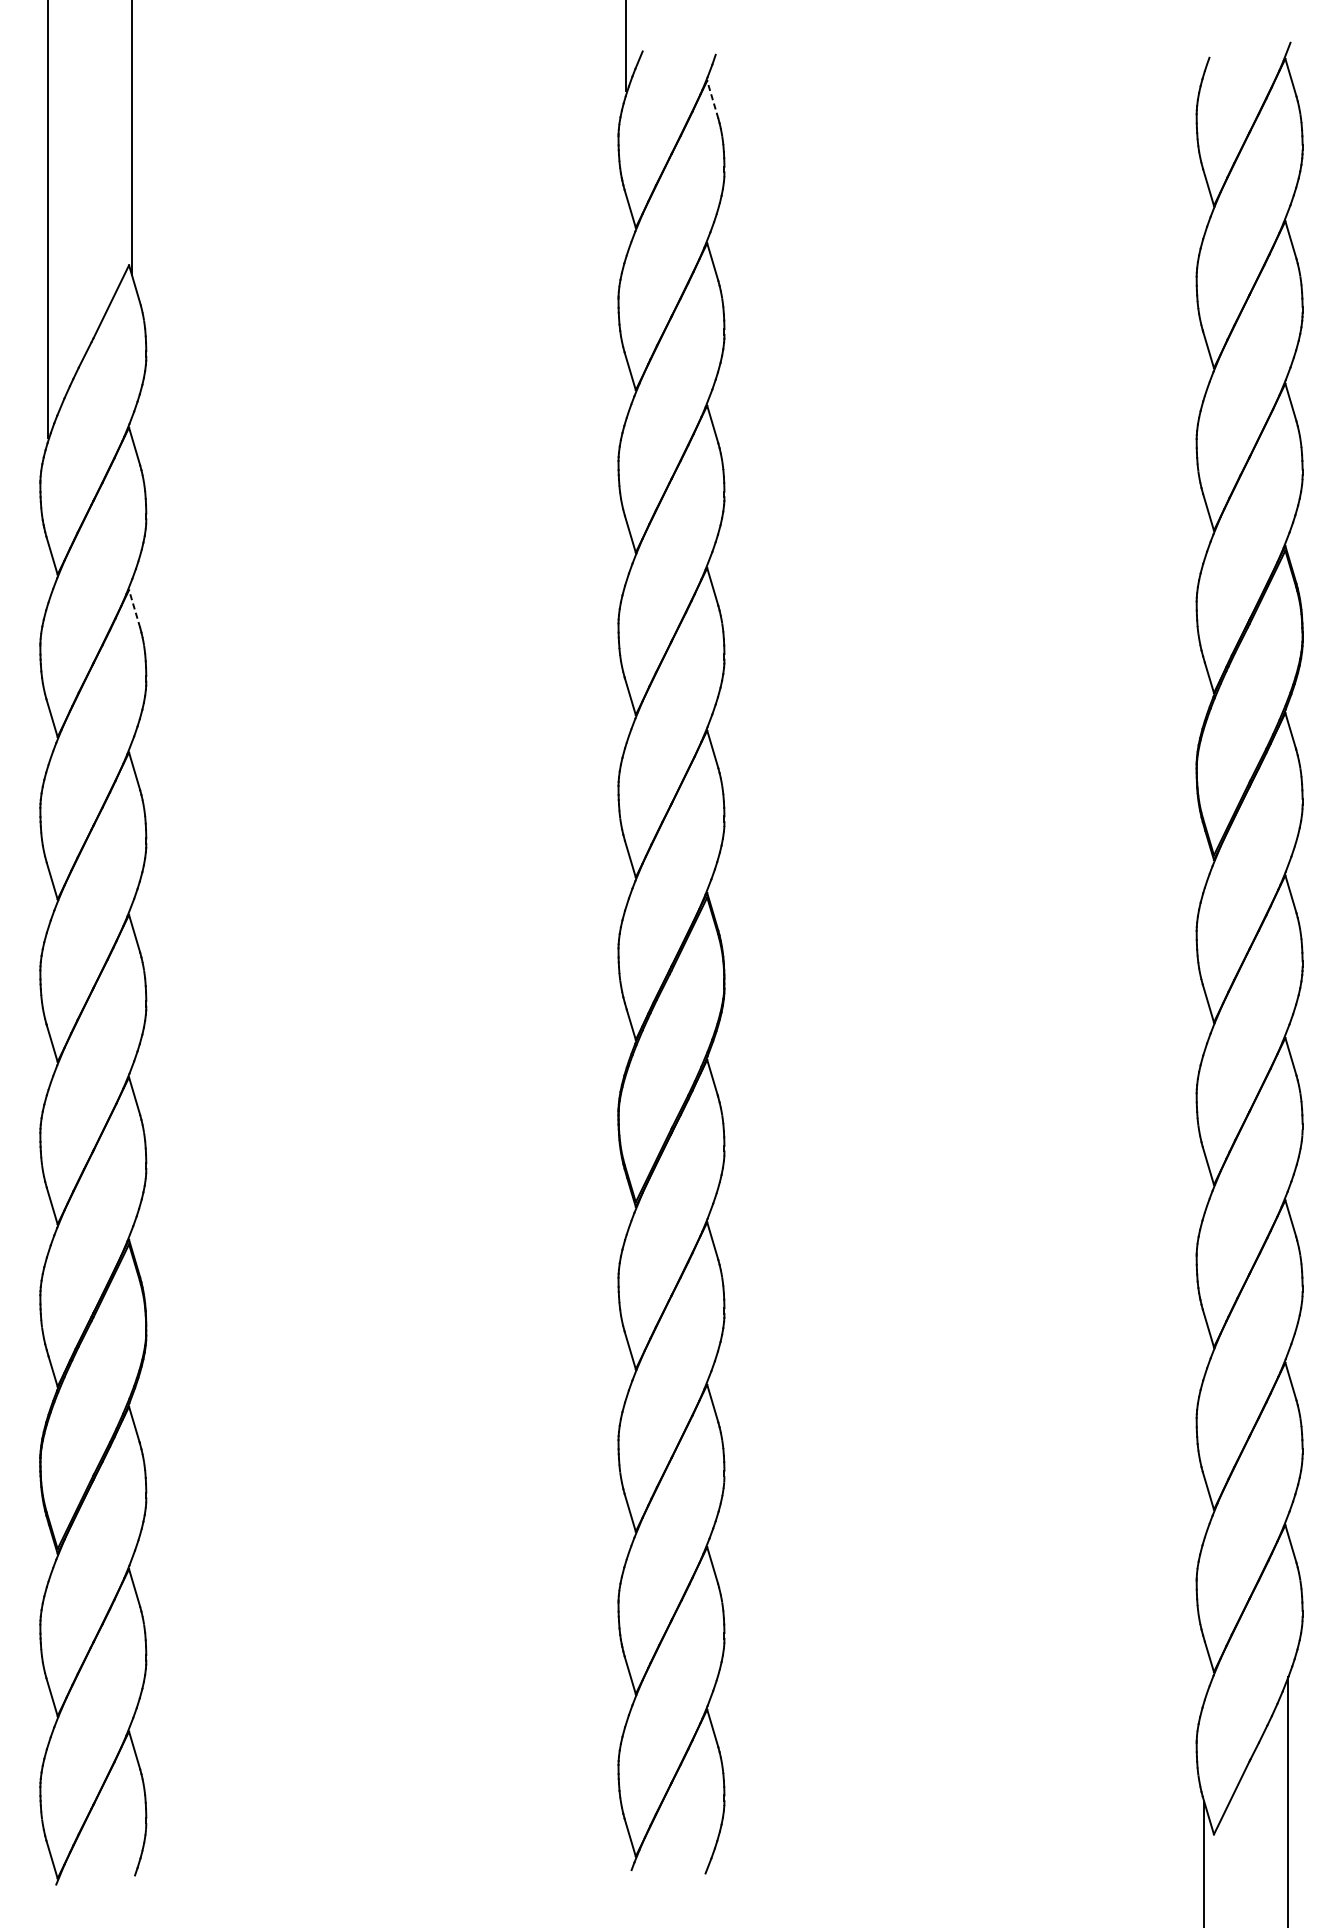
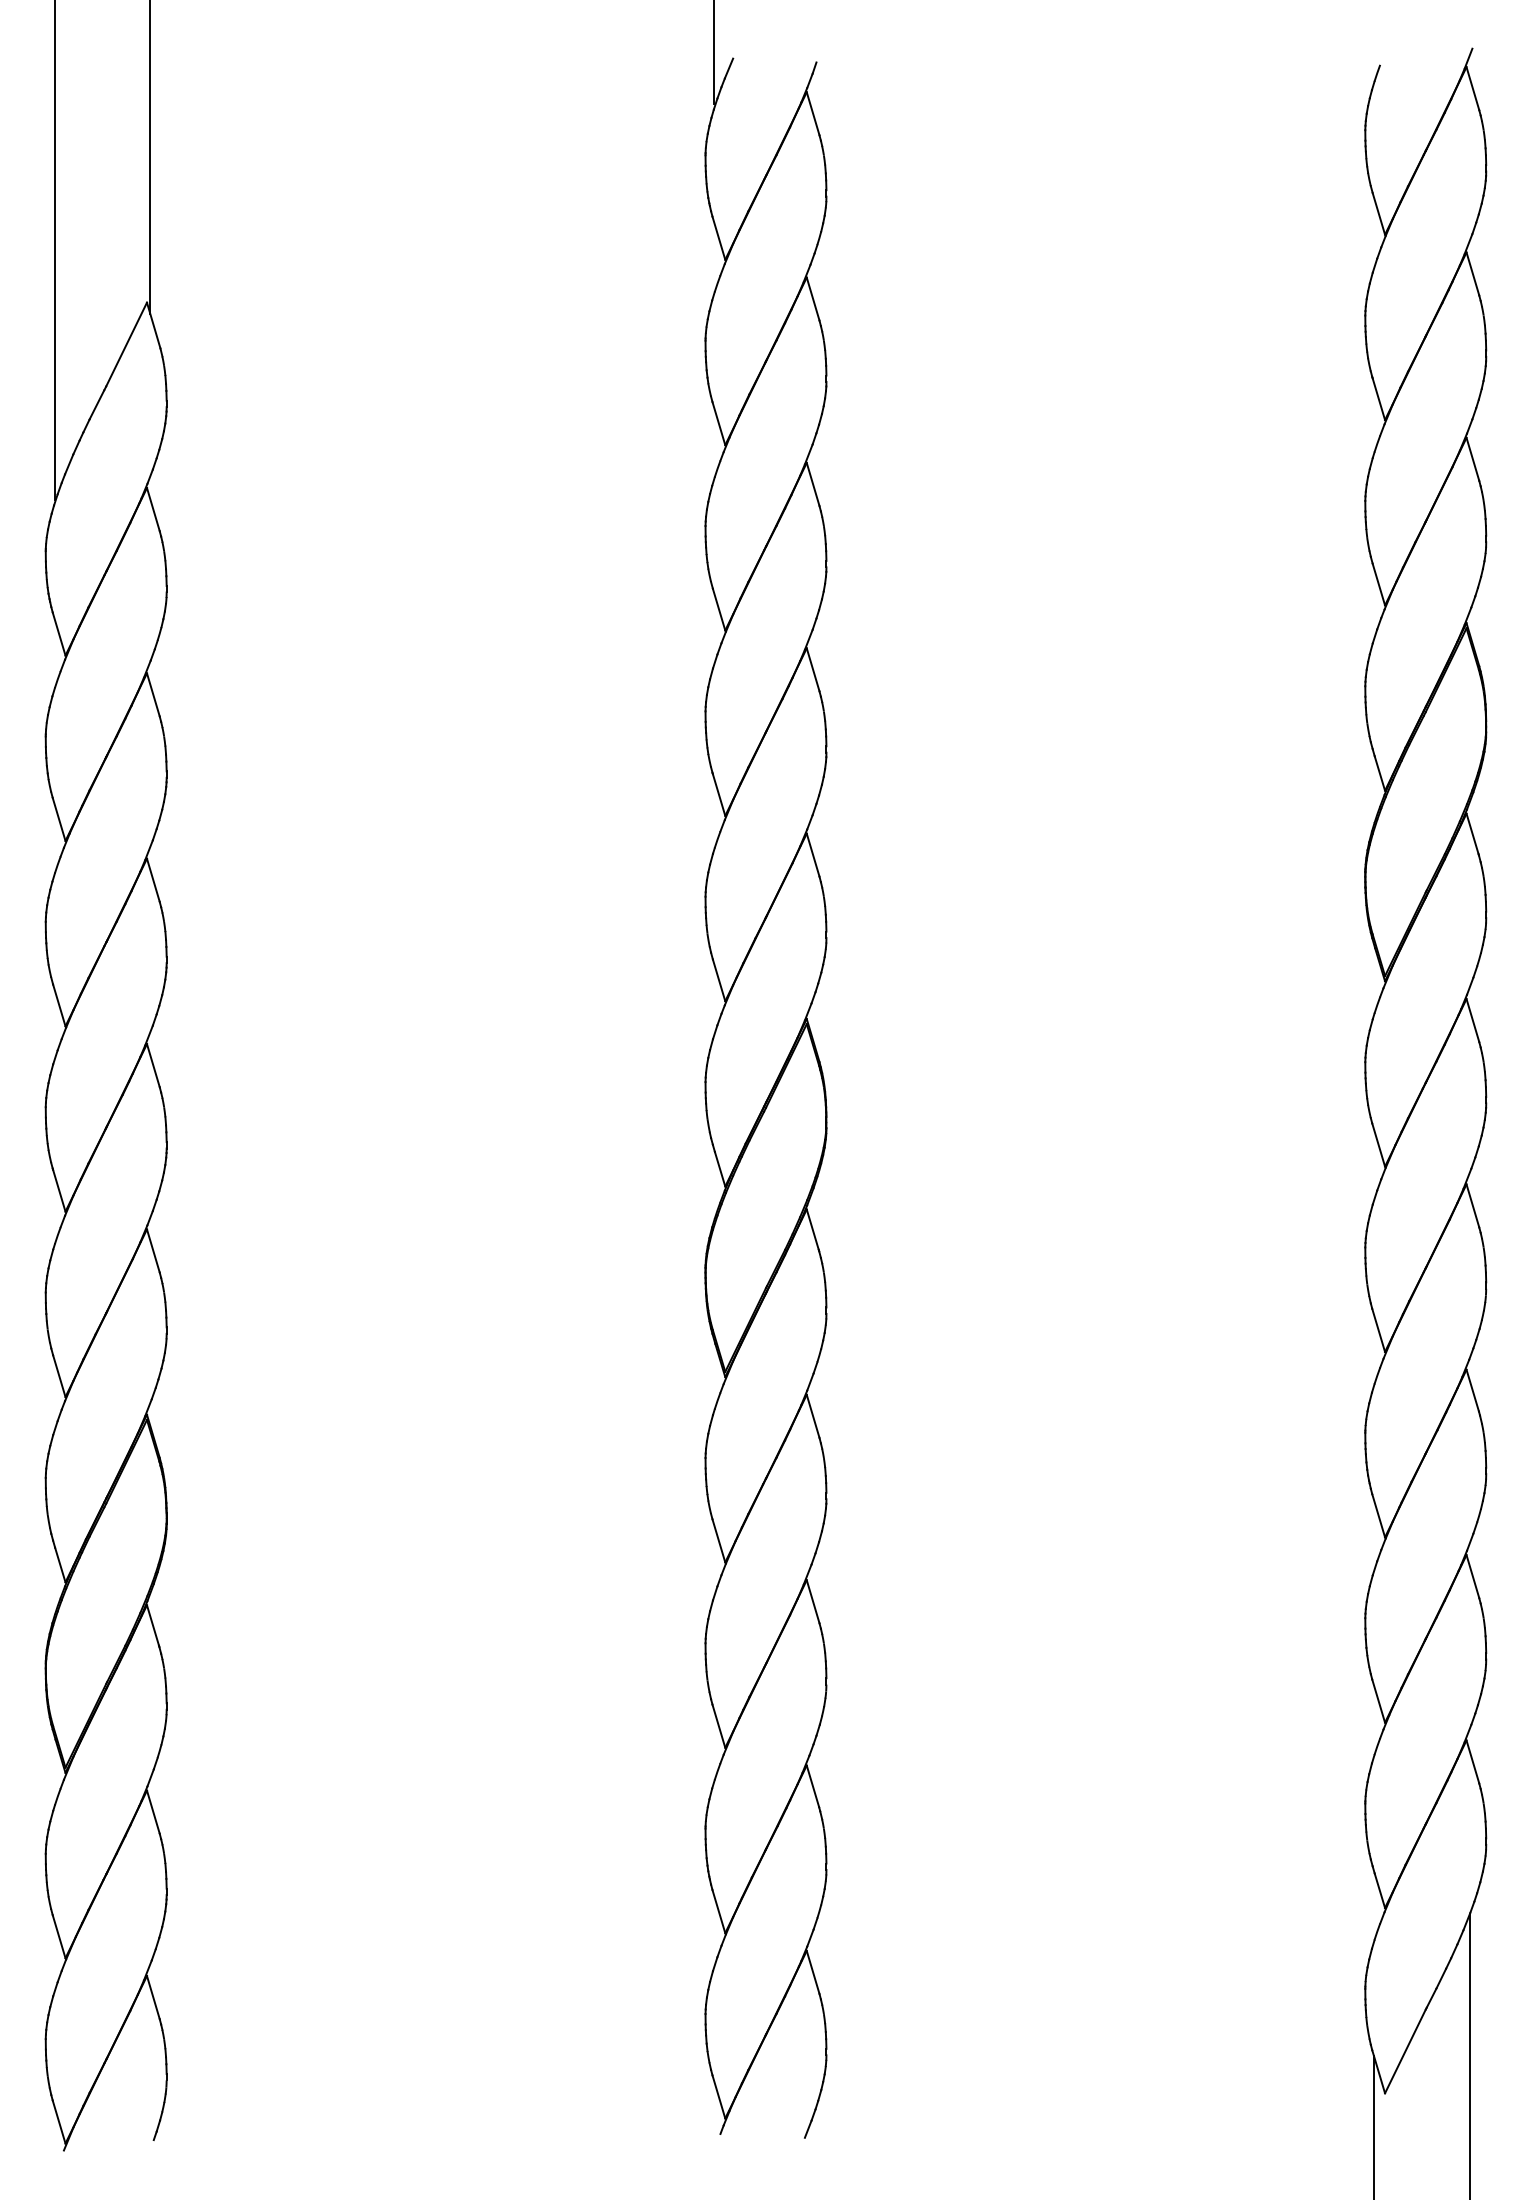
line: (713, 99) -> (813, 113), dashed -> solid
line: (134, 608) -> (153, 694), dashed -> solid

